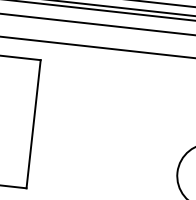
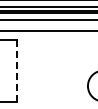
line: (34, 123) -> (17, 70), solid -> dashed

